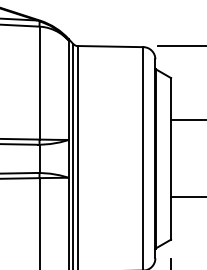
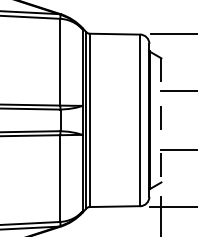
line: (171, 158) -> (161, 120), solid -> dashed

